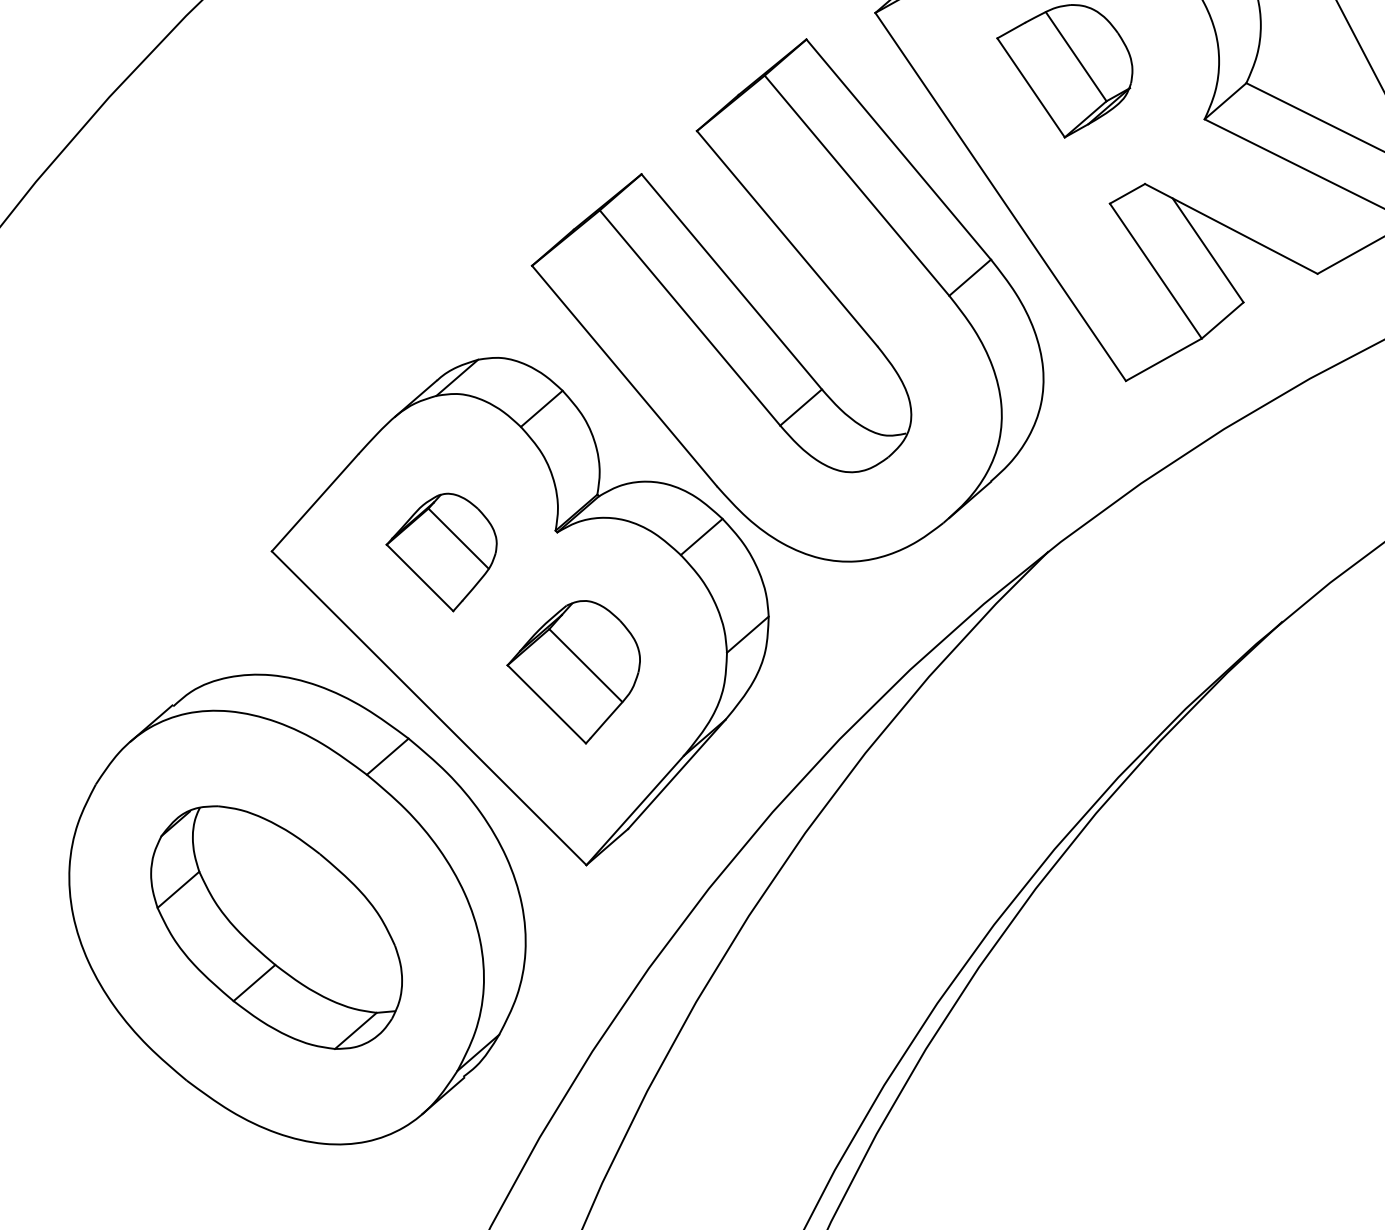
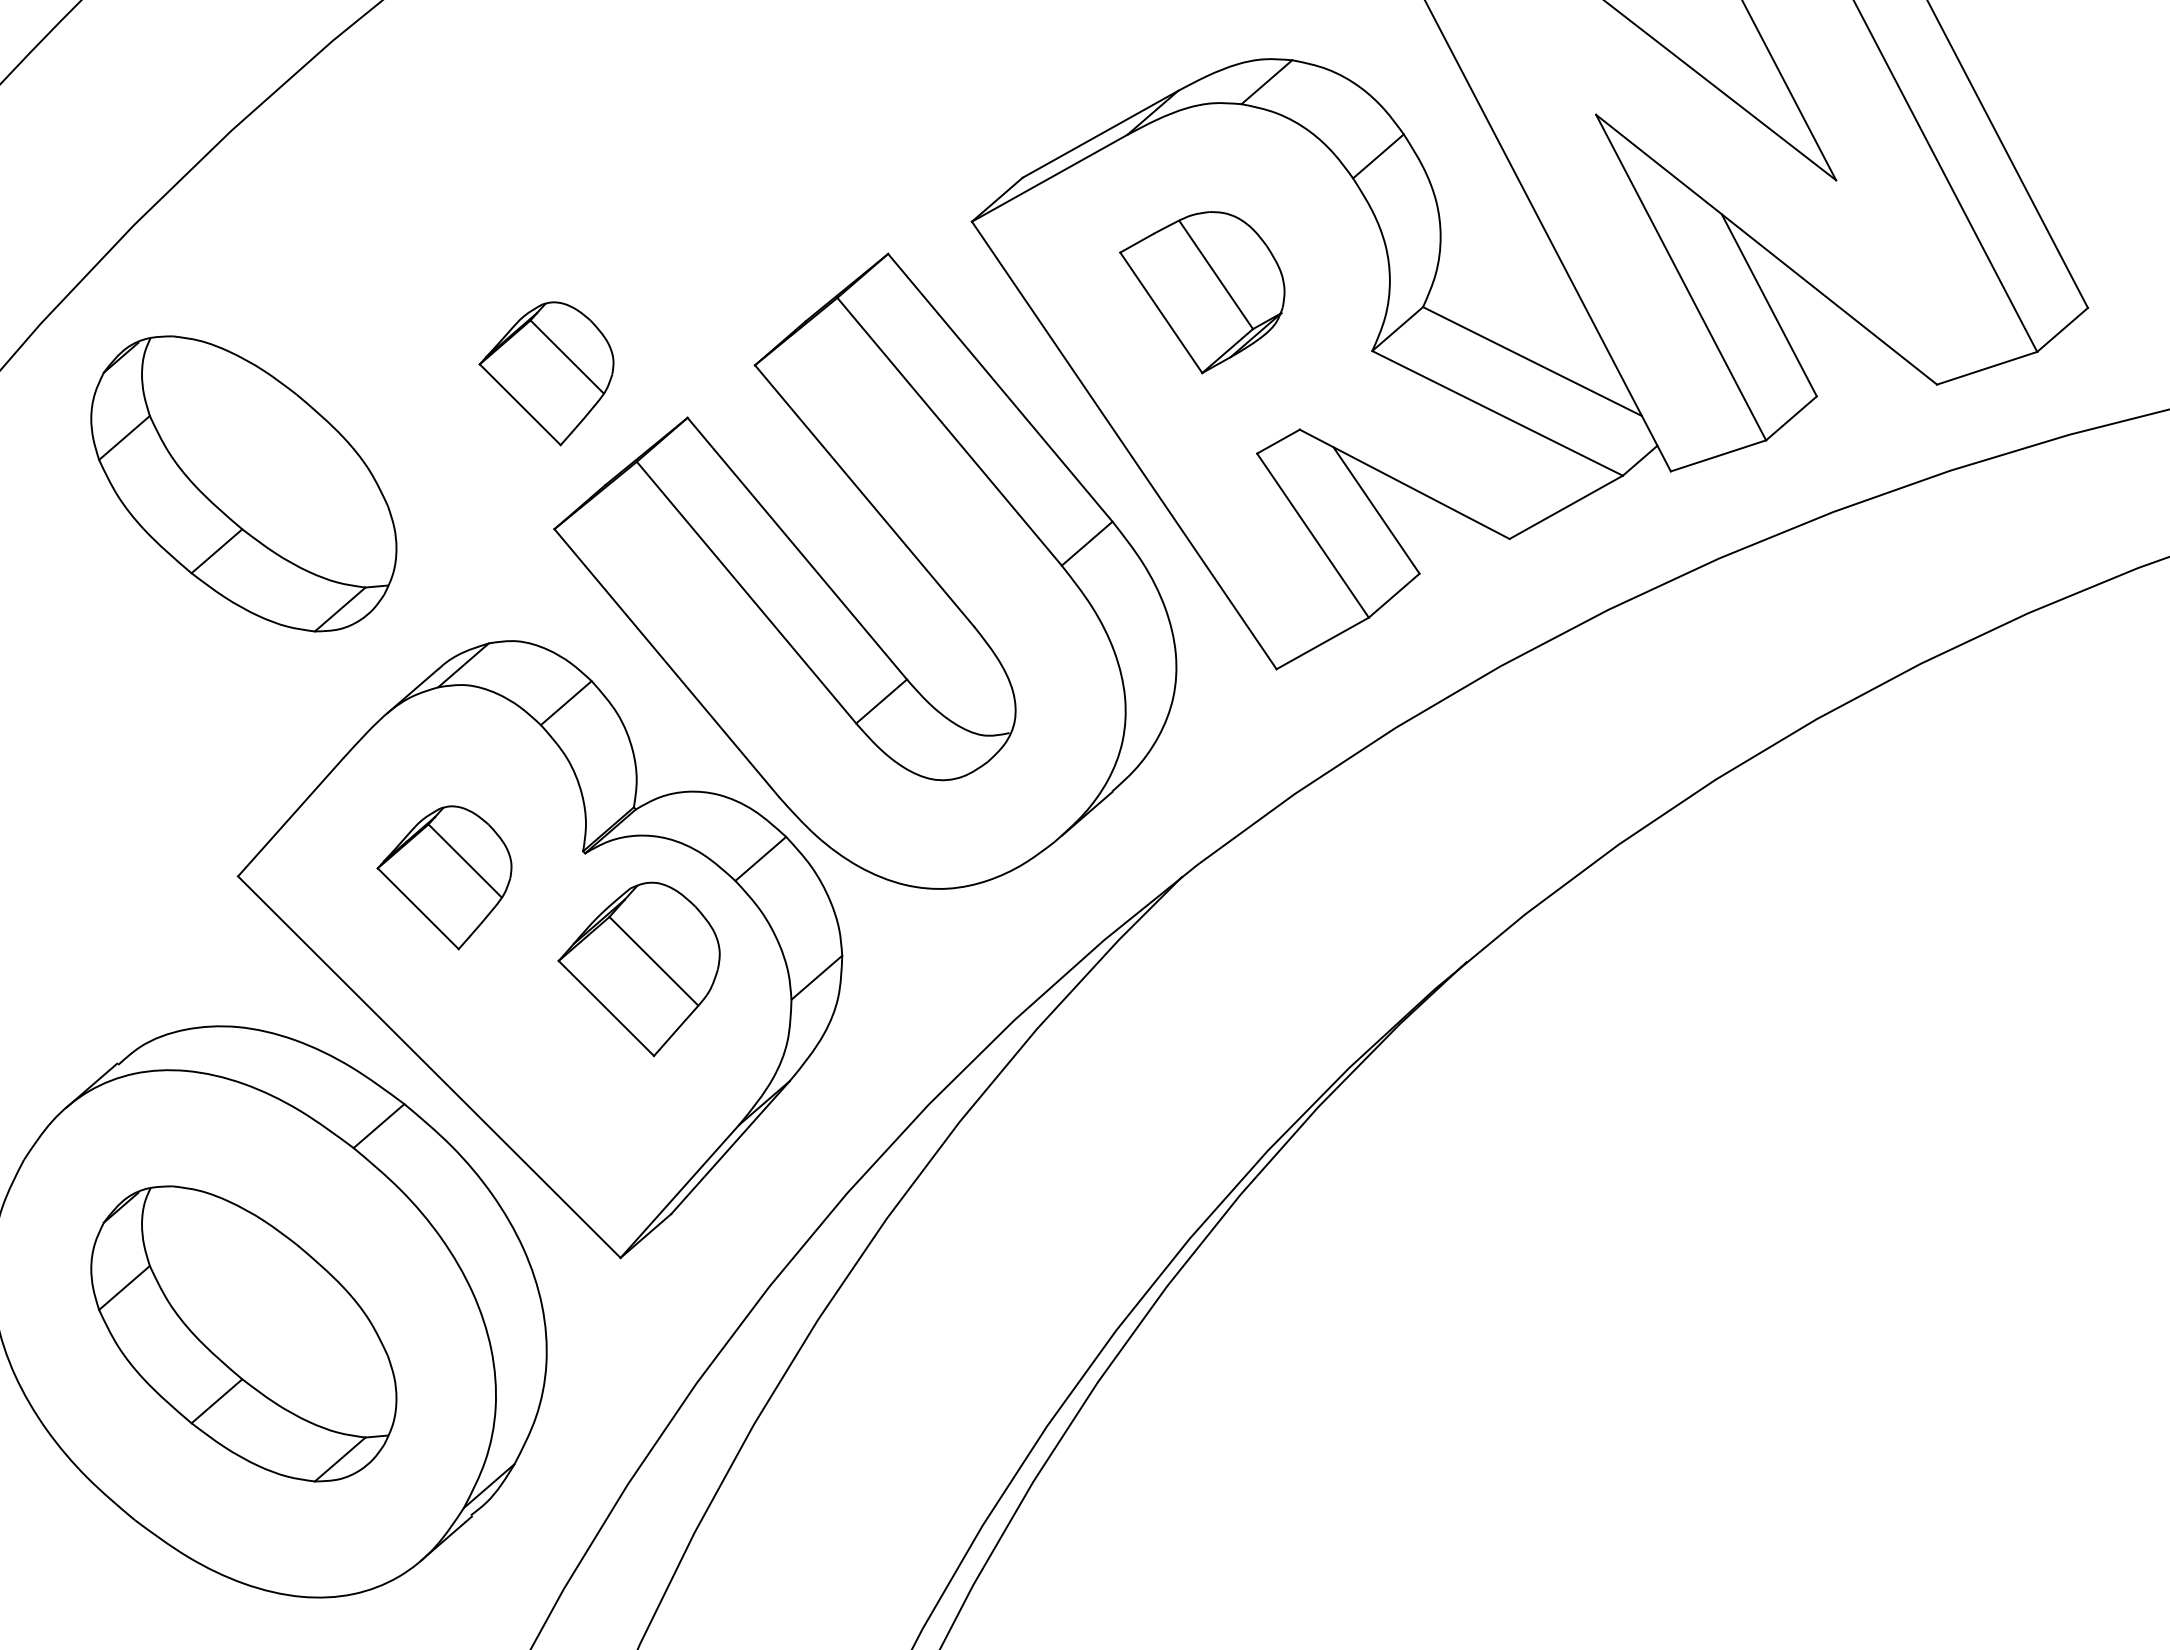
part: (525, 137) -> (546, 373), added
part: (276, 228) -> (243, 483), added
part: (573, 672) -> (638, 969), moved

